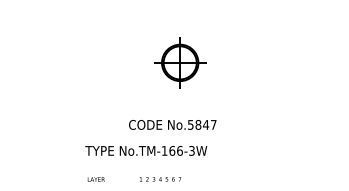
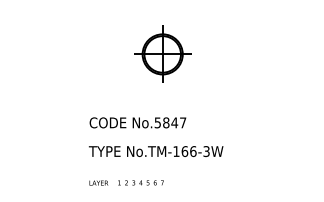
text: (172, 124) -> (137, 122), moved
text: (146, 150) -> (156, 151), moved
text: (95, 179) -> (97, 183), moved

